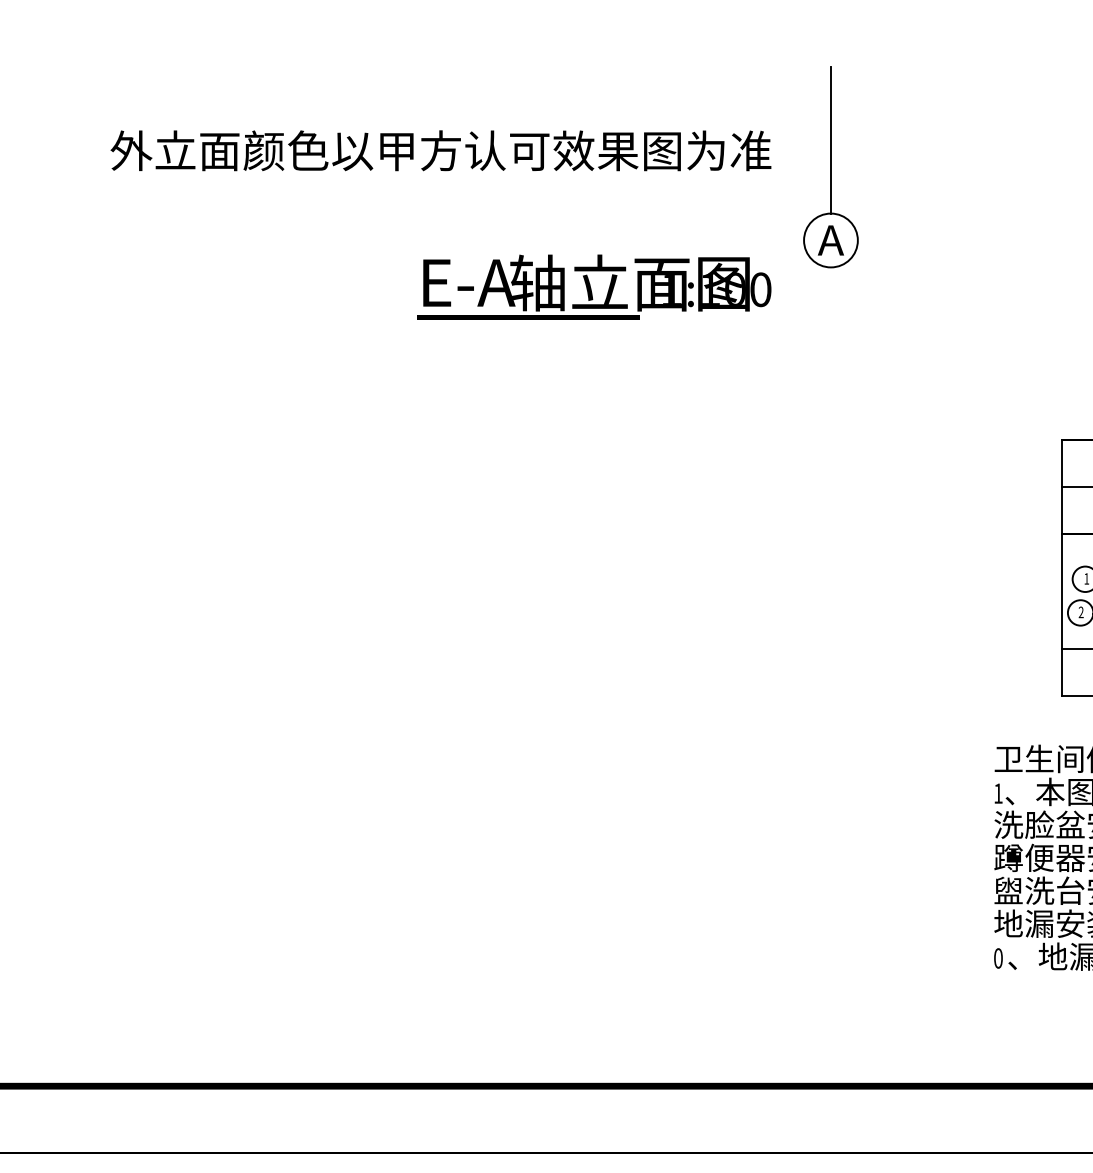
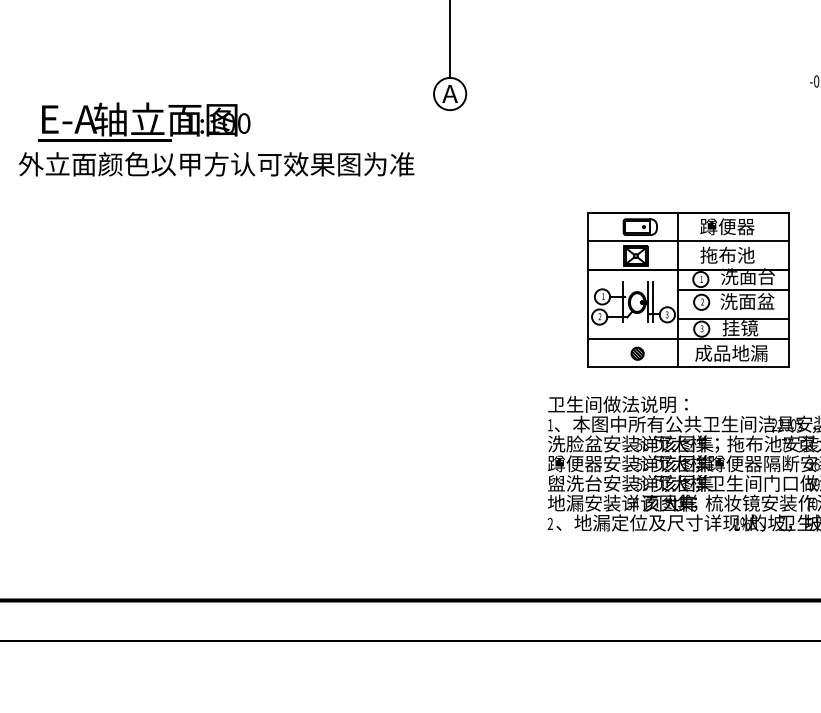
text: (440, 151) -> (216, 164), moved
text: (594, 286) -> (144, 121), moved
text: (996, 959) -> (549, 524), 0 -> 2

